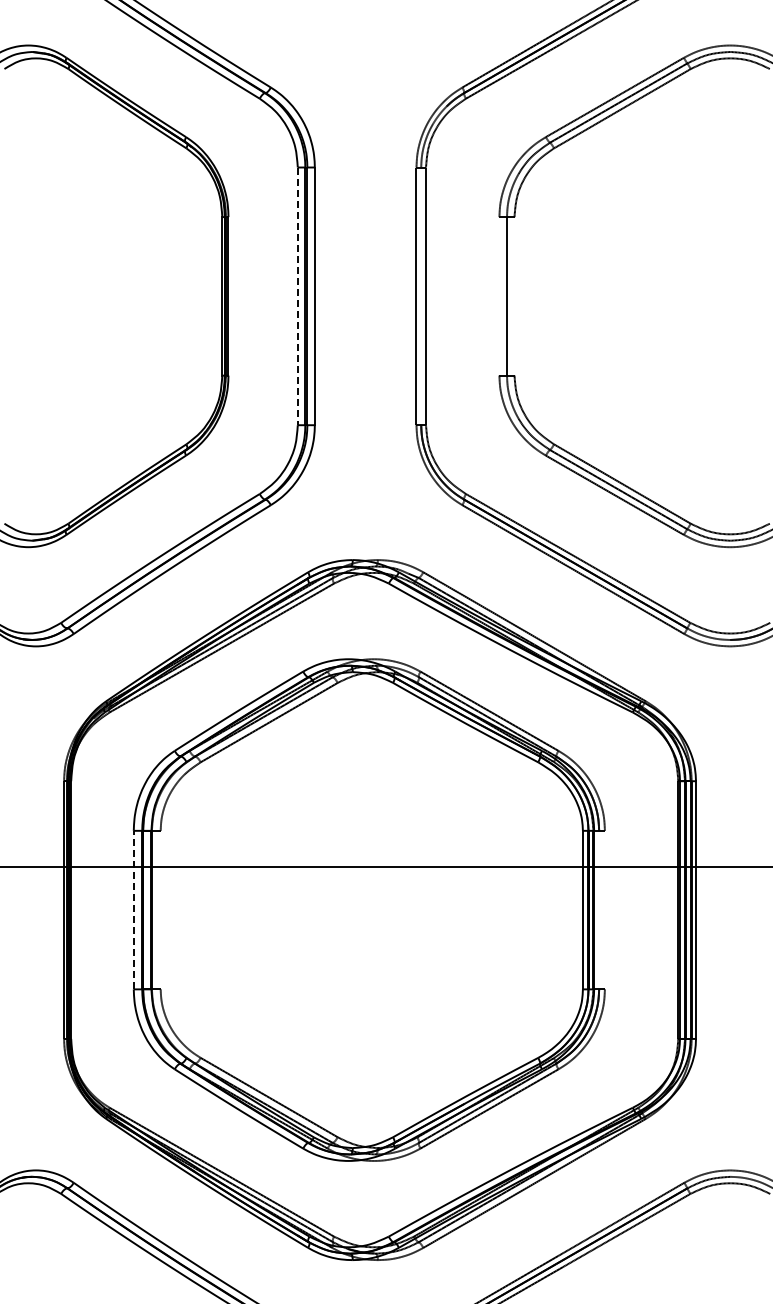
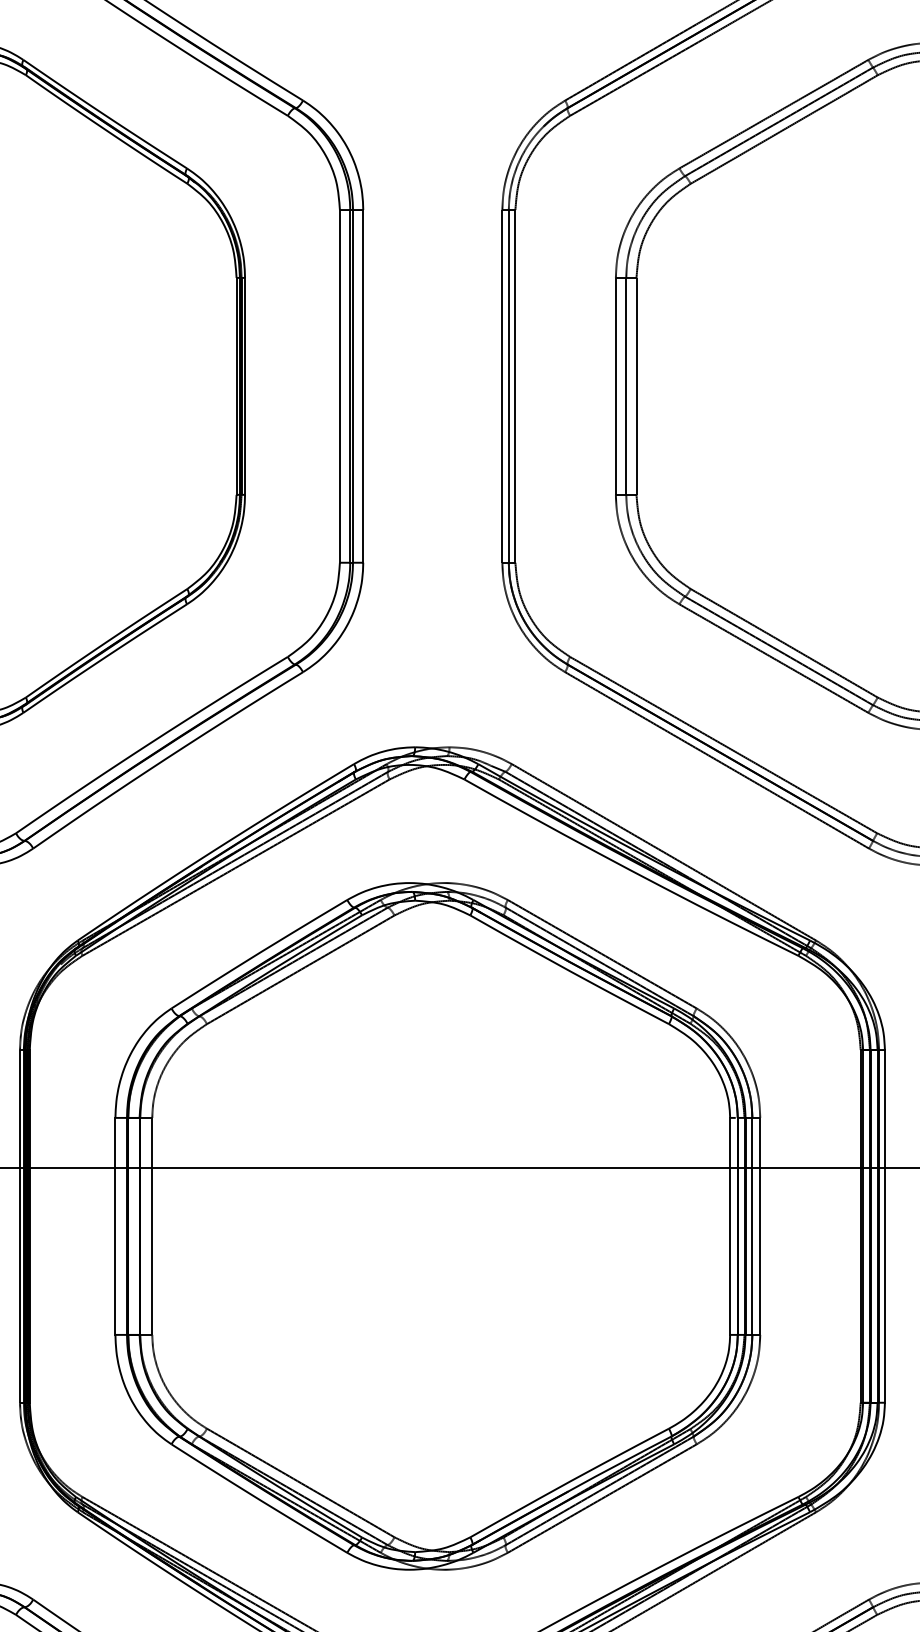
line: (297, 296) -> (339, 386), dashed -> solid
line: (421, 296) -> (509, 386), added
line: (499, 296) -> (615, 386), added
line: (514, 296) -> (636, 386), added
line: (133, 909) -> (115, 1225), dashed -> solid
line: (160, 909) -> (151, 1225), added
line: (599, 909) -> (752, 1225), added
line: (604, 909) -> (759, 1225), added

